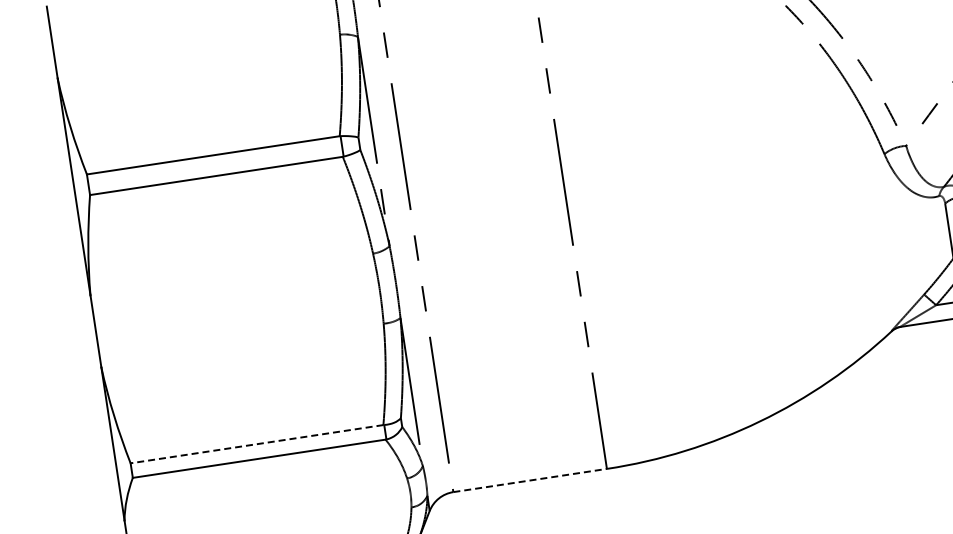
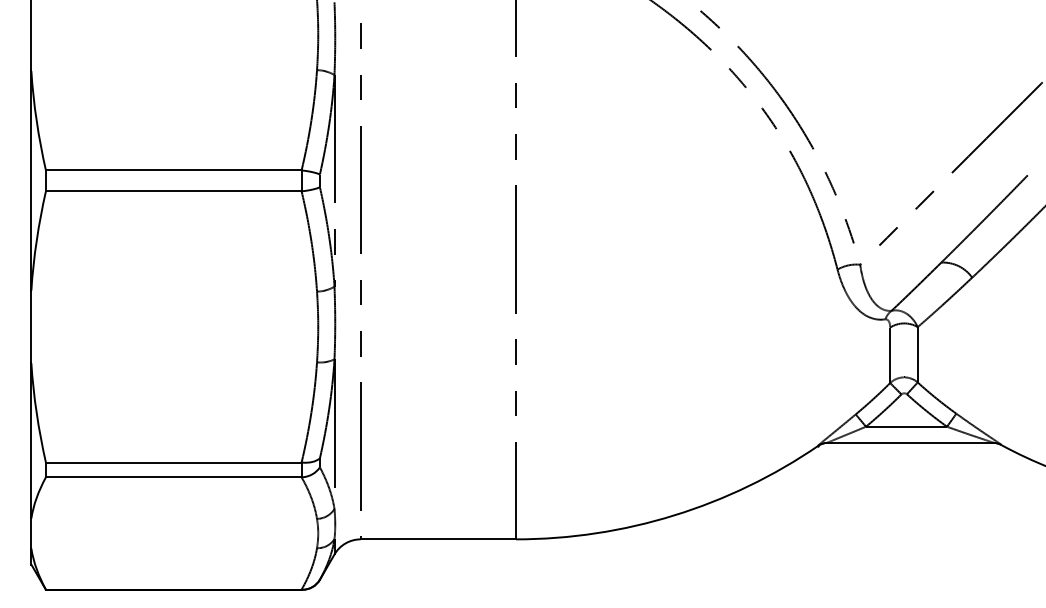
line: (256, 444) -> (173, 462), dashed -> solid
line: (530, 480) -> (438, 539), dashed -> solid

